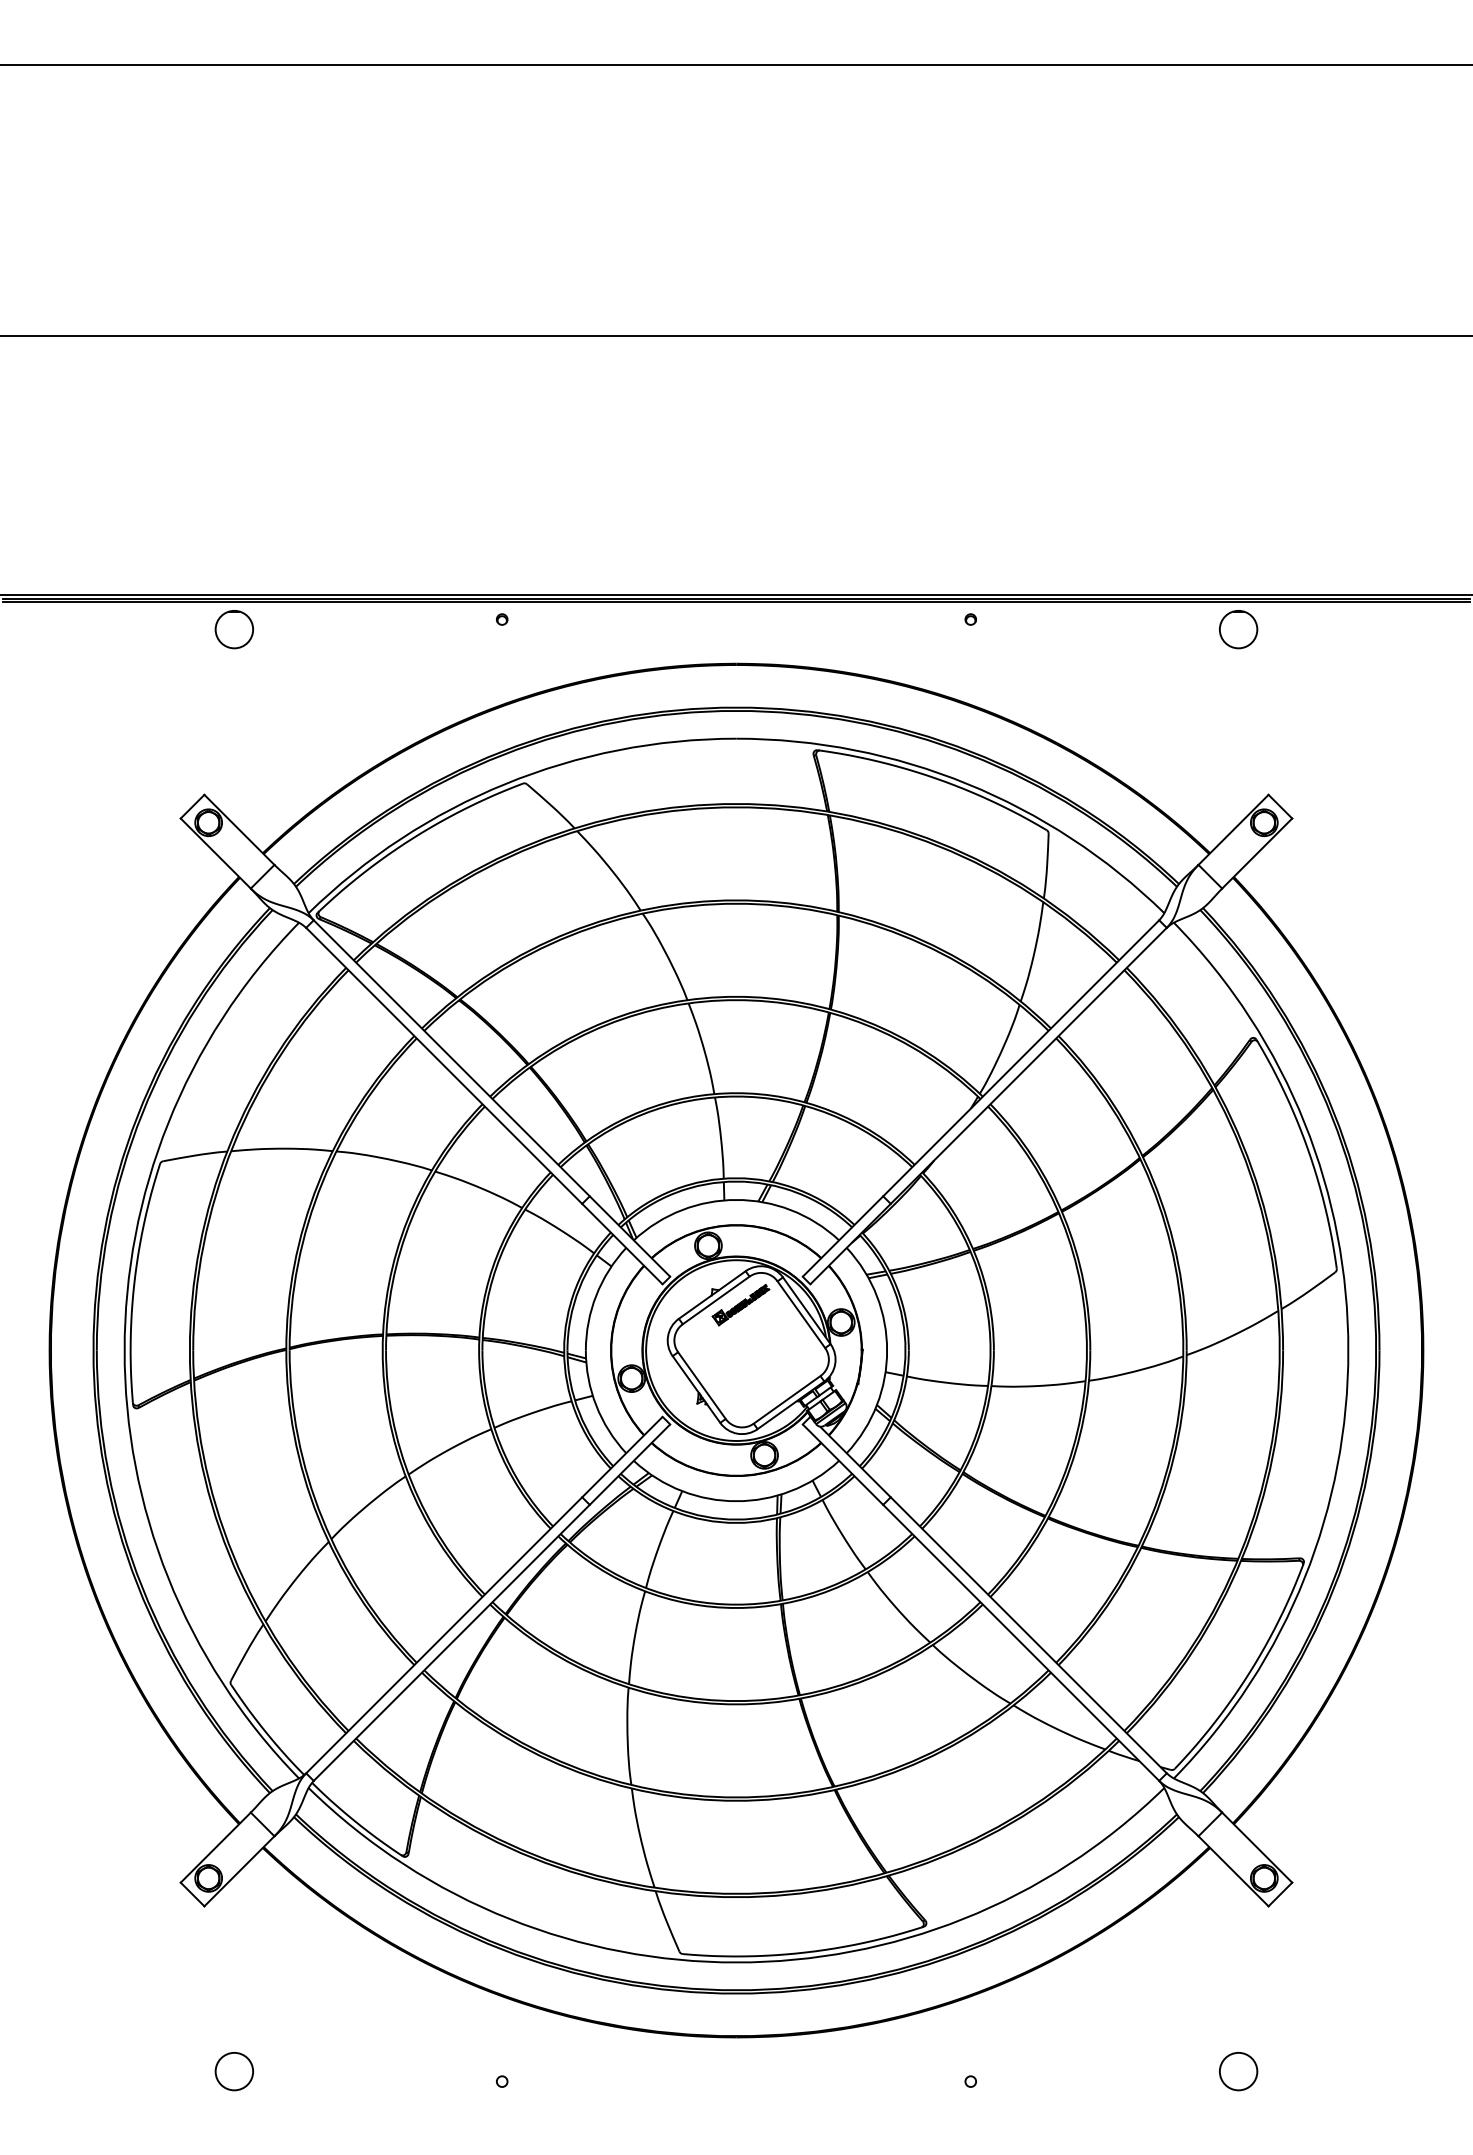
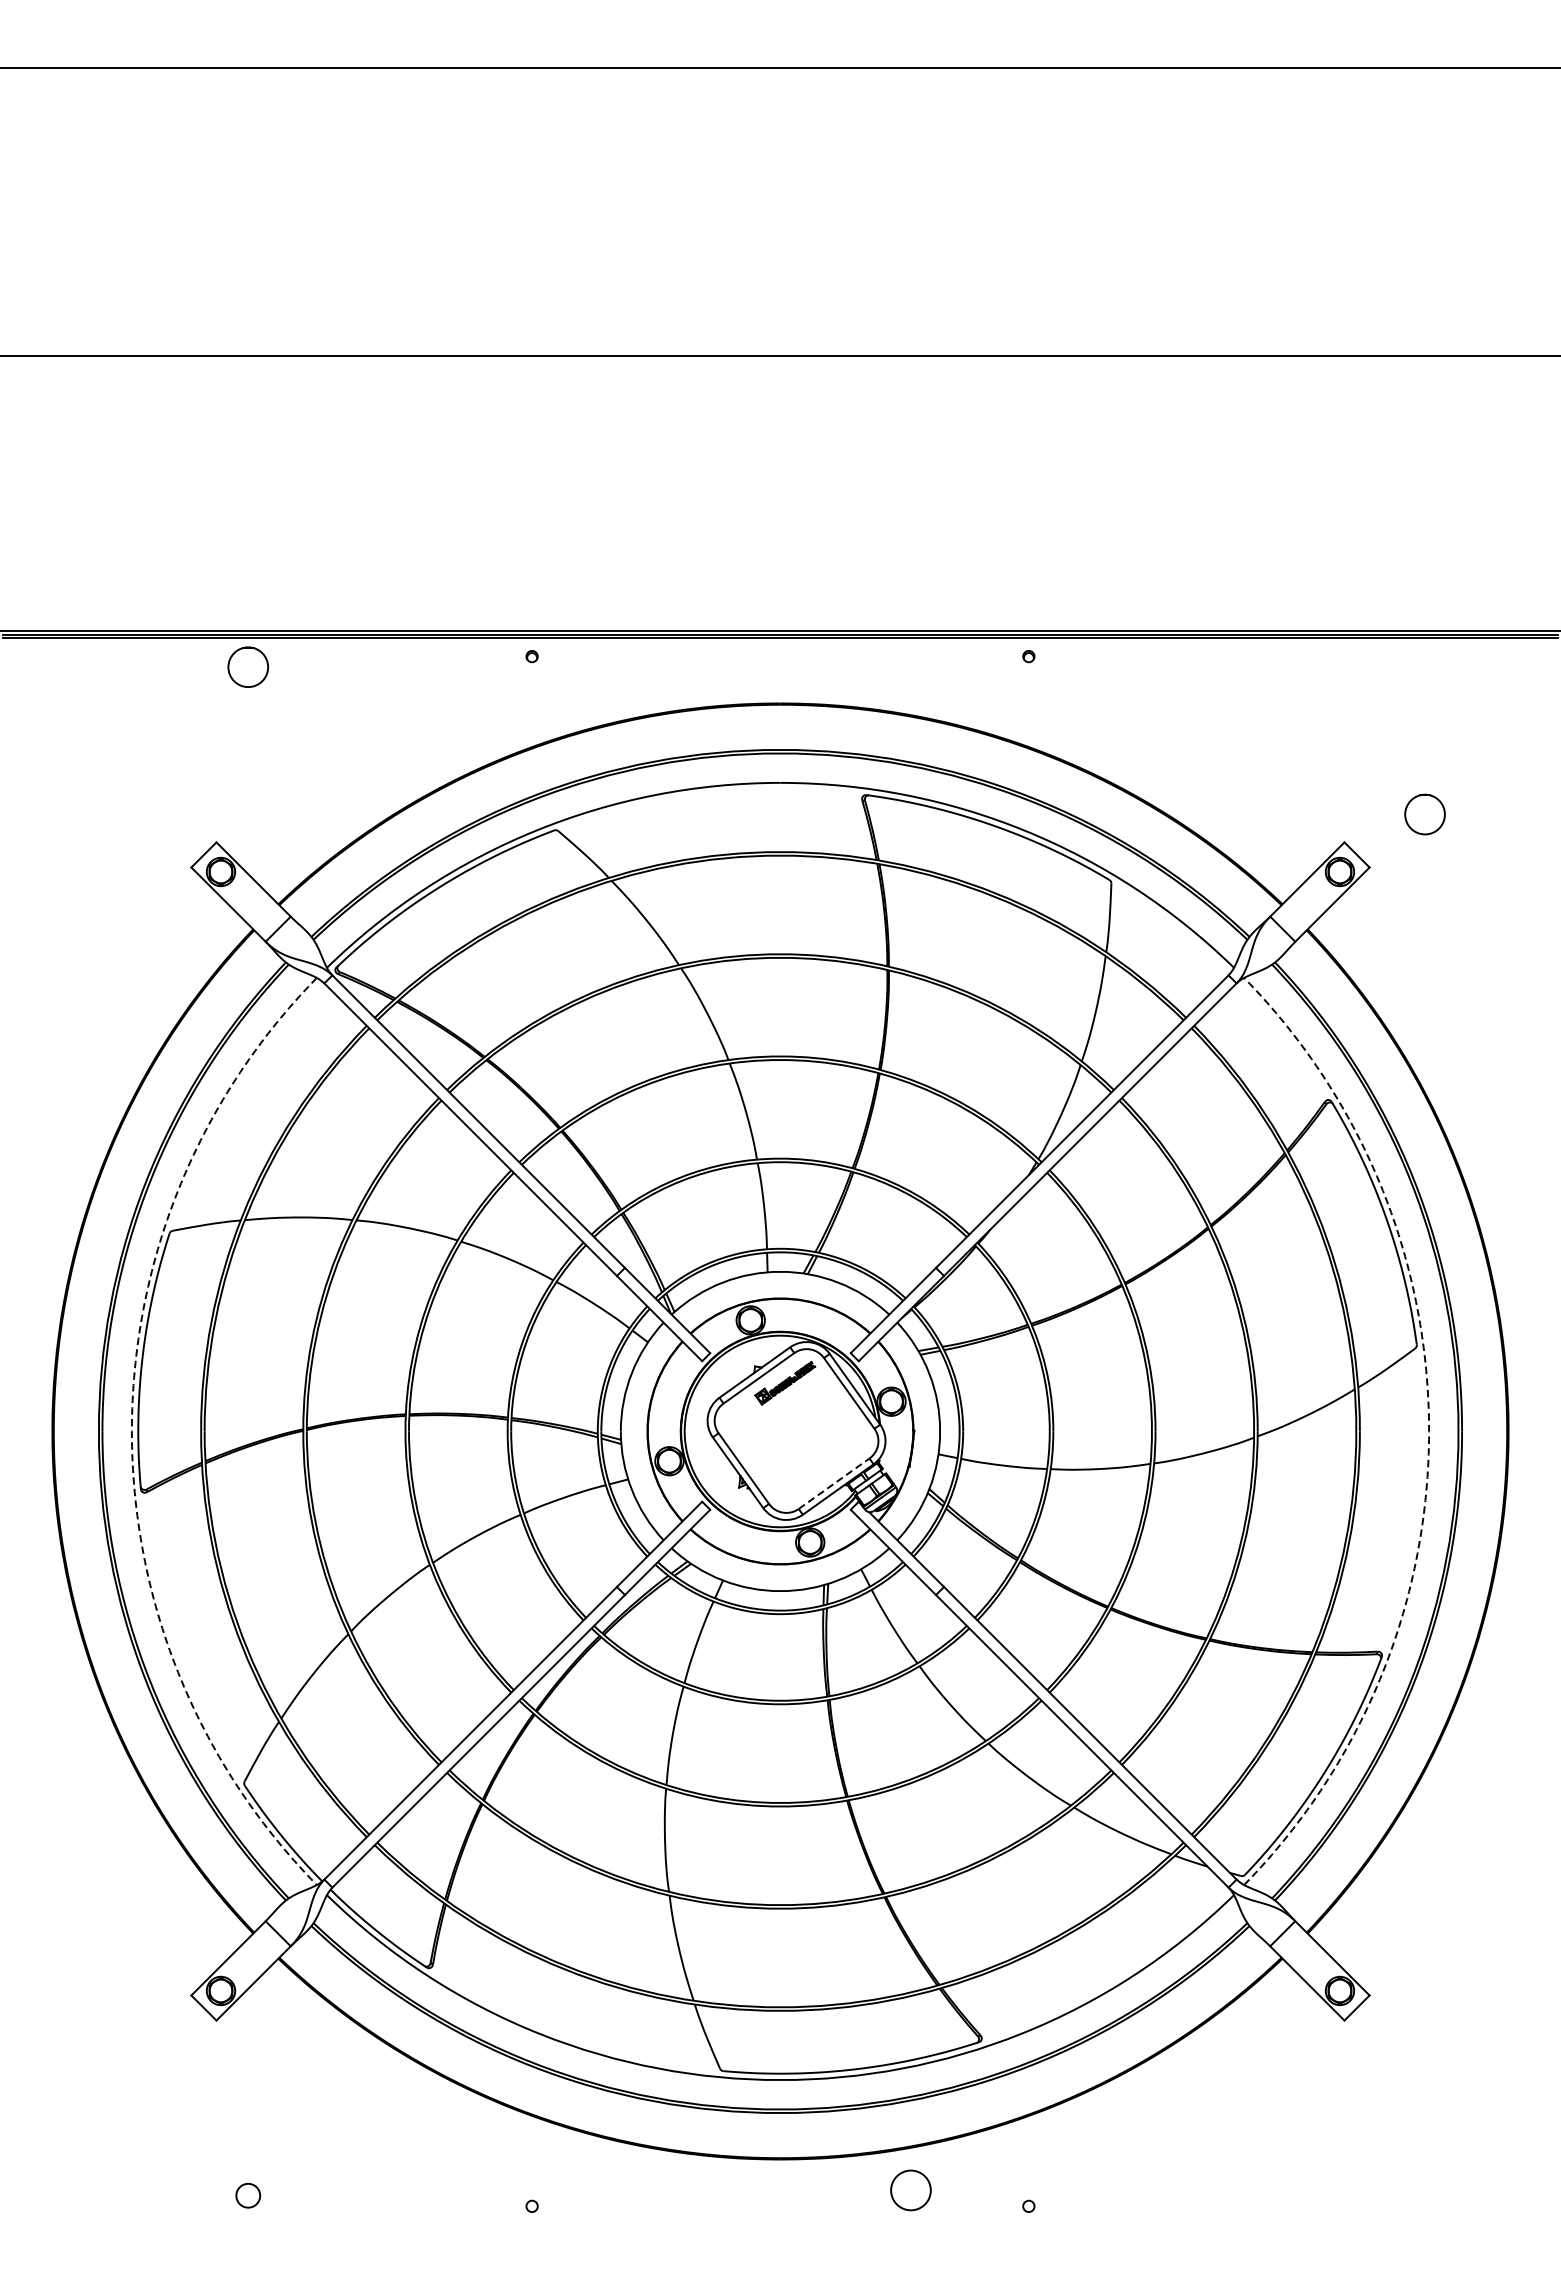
circle: (1238, 629) -> (1424, 814), moved
arc: (124, 1350) -> (131, 1431), solid -> dashed
arc: (1348, 1350) -> (1429, 1431), solid -> dashed
line: (787, 1399) -> (834, 1483), solid -> dashed
circle: (234, 2071) -> (248, 2195), size x0.6
circle: (1238, 2071) -> (910, 2190), moved

